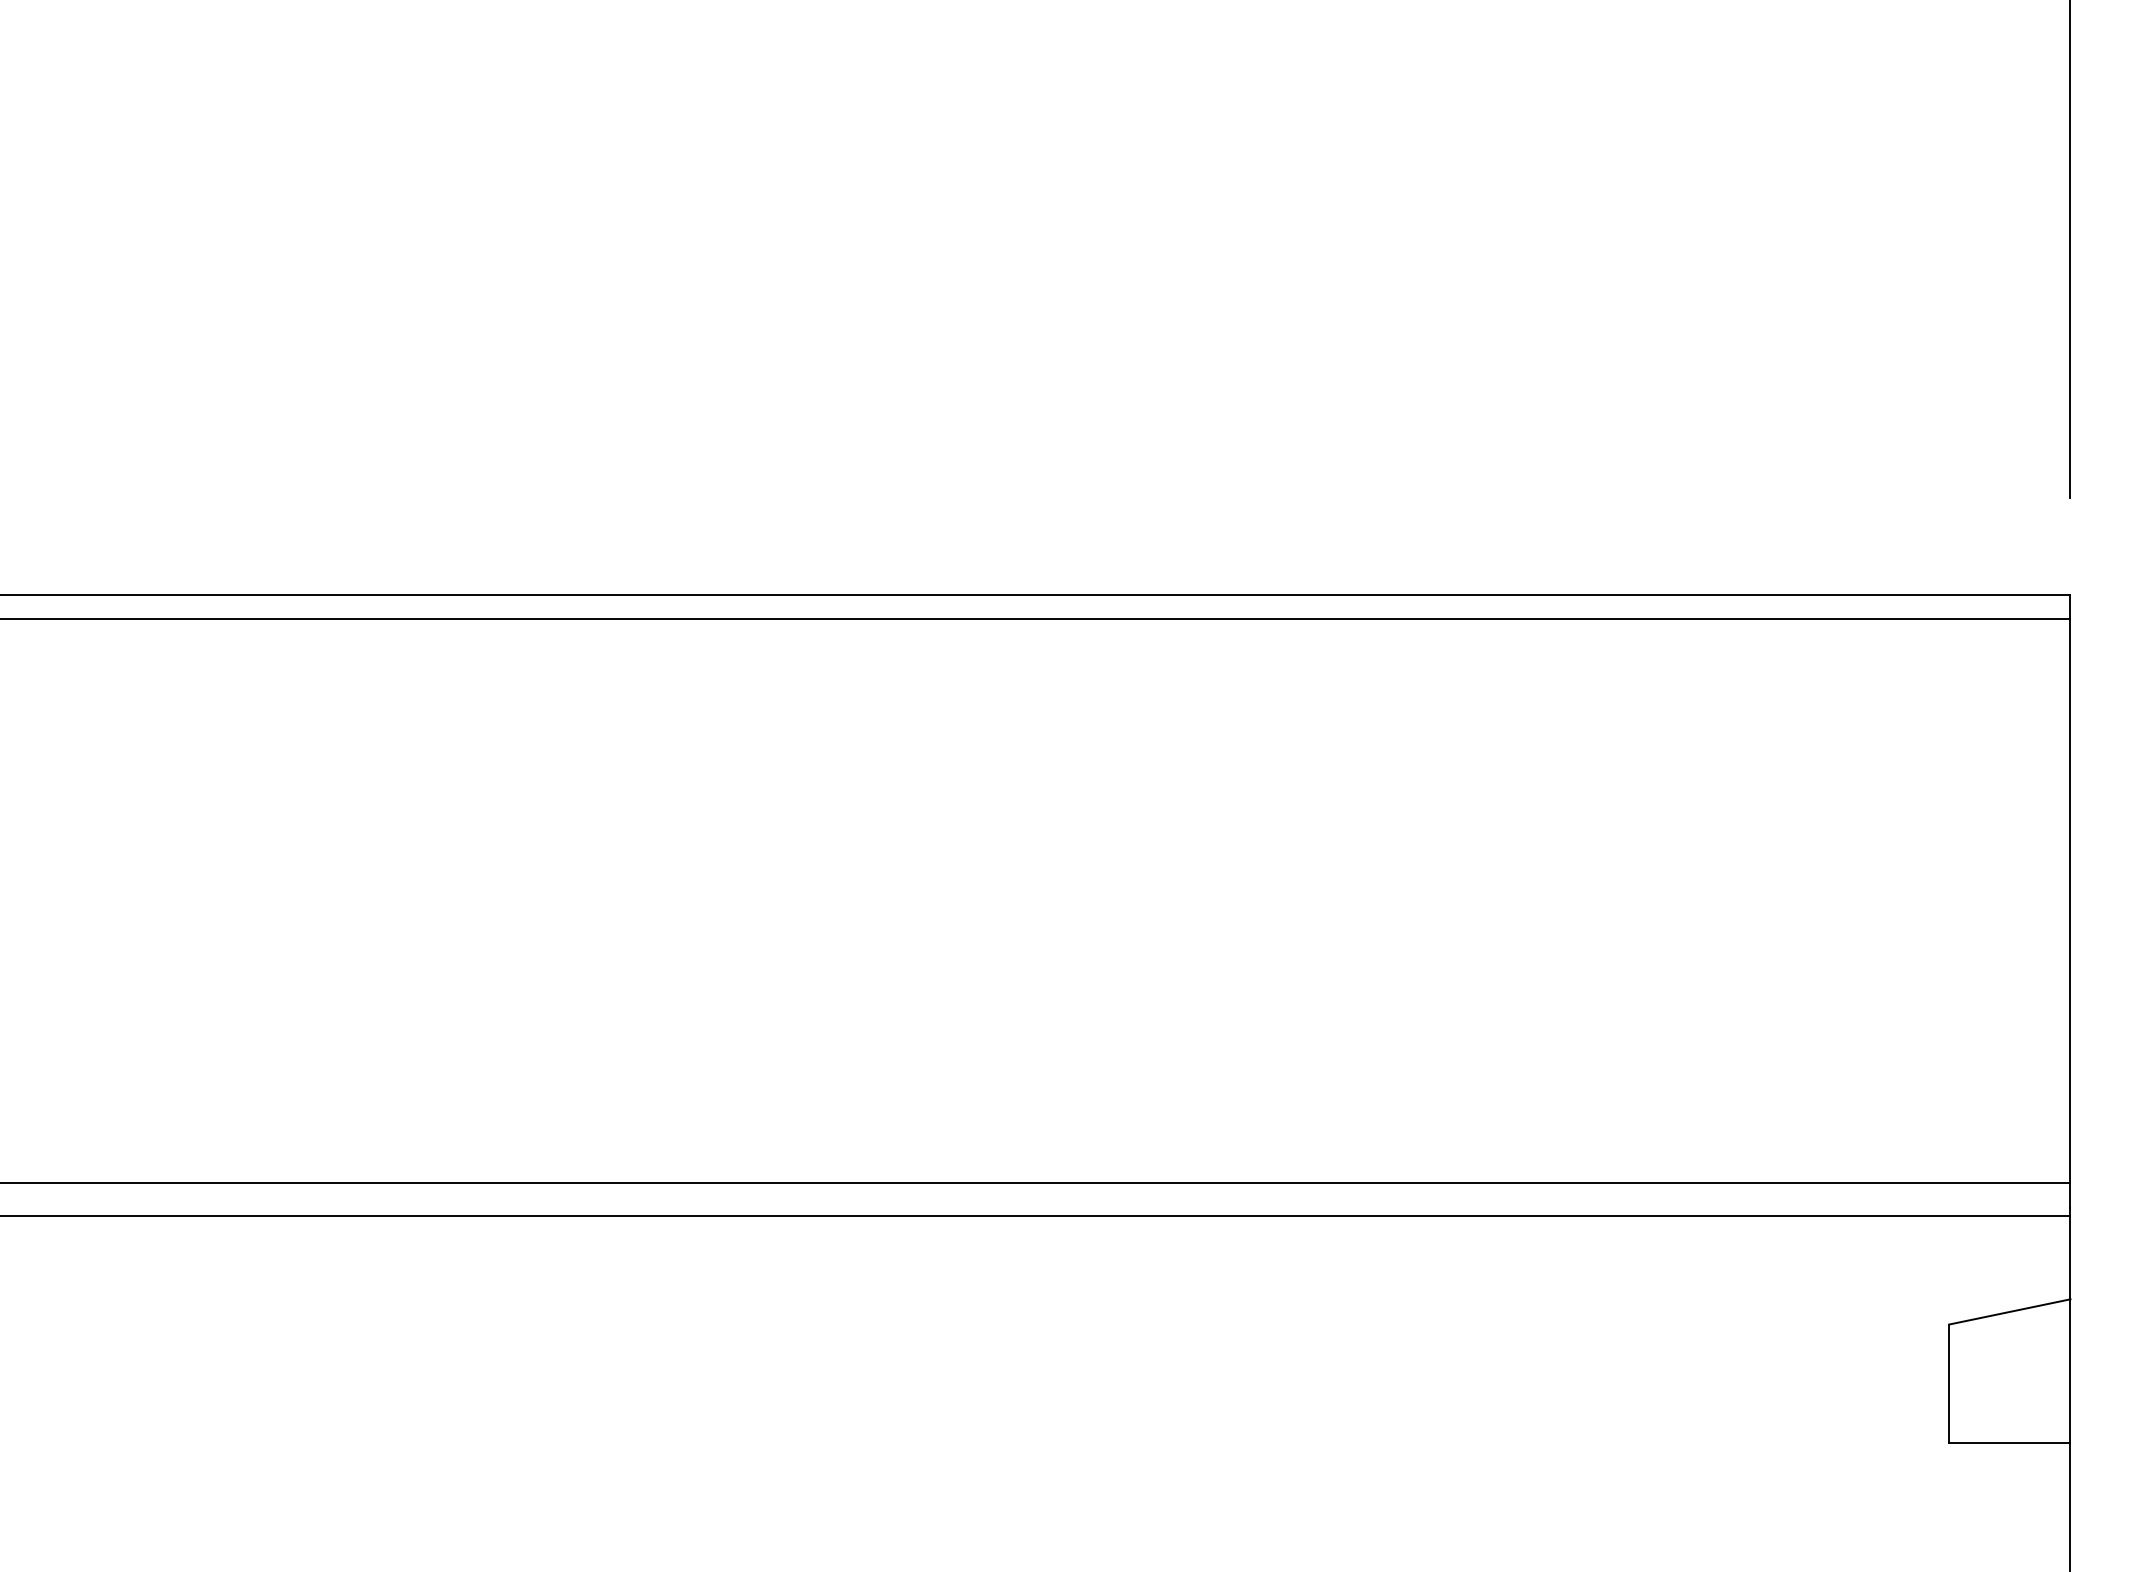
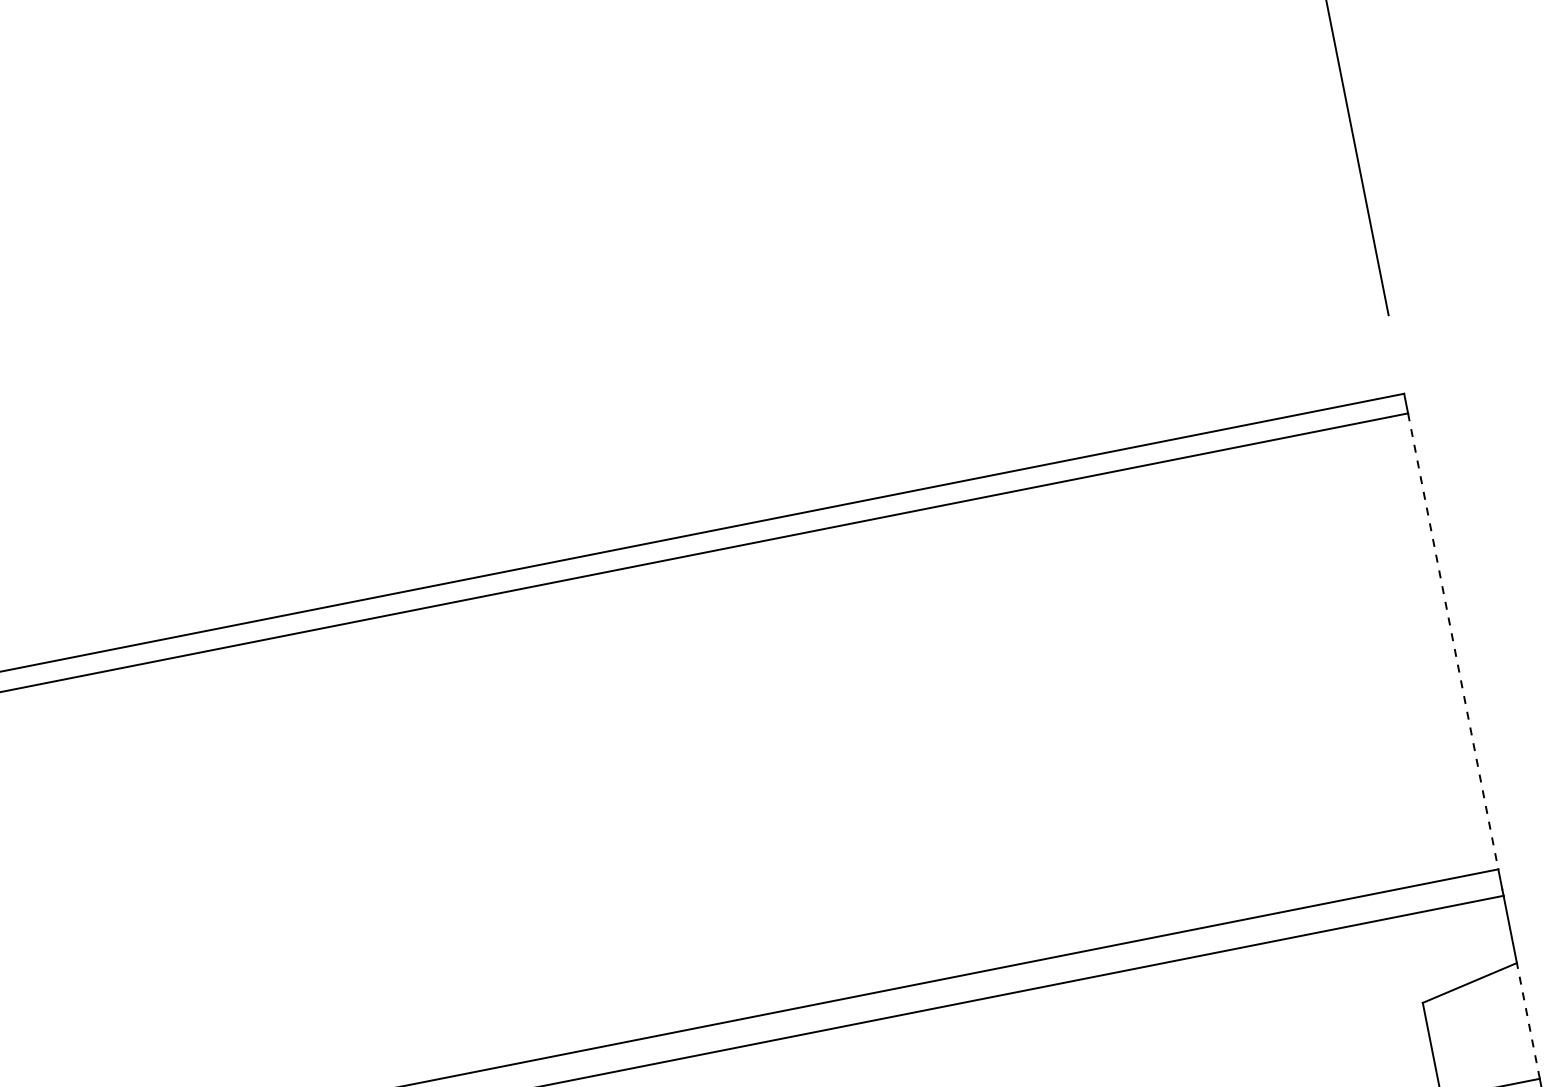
line: (2070, 901) -> (1453, 641), solid -> dashed
line: (2070, 1370) -> (1528, 1020), solid -> dashed

